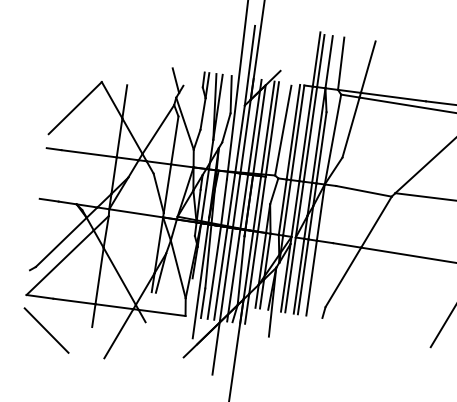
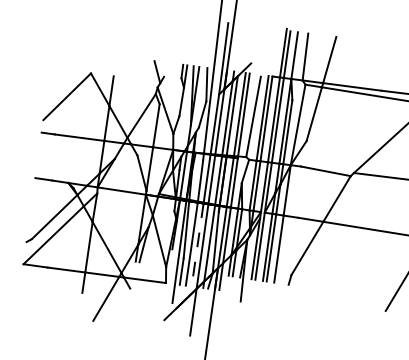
line: (220, 273) -> (197, 244), solid -> dashed
line: (46, 330) -> (41, 296), removed

